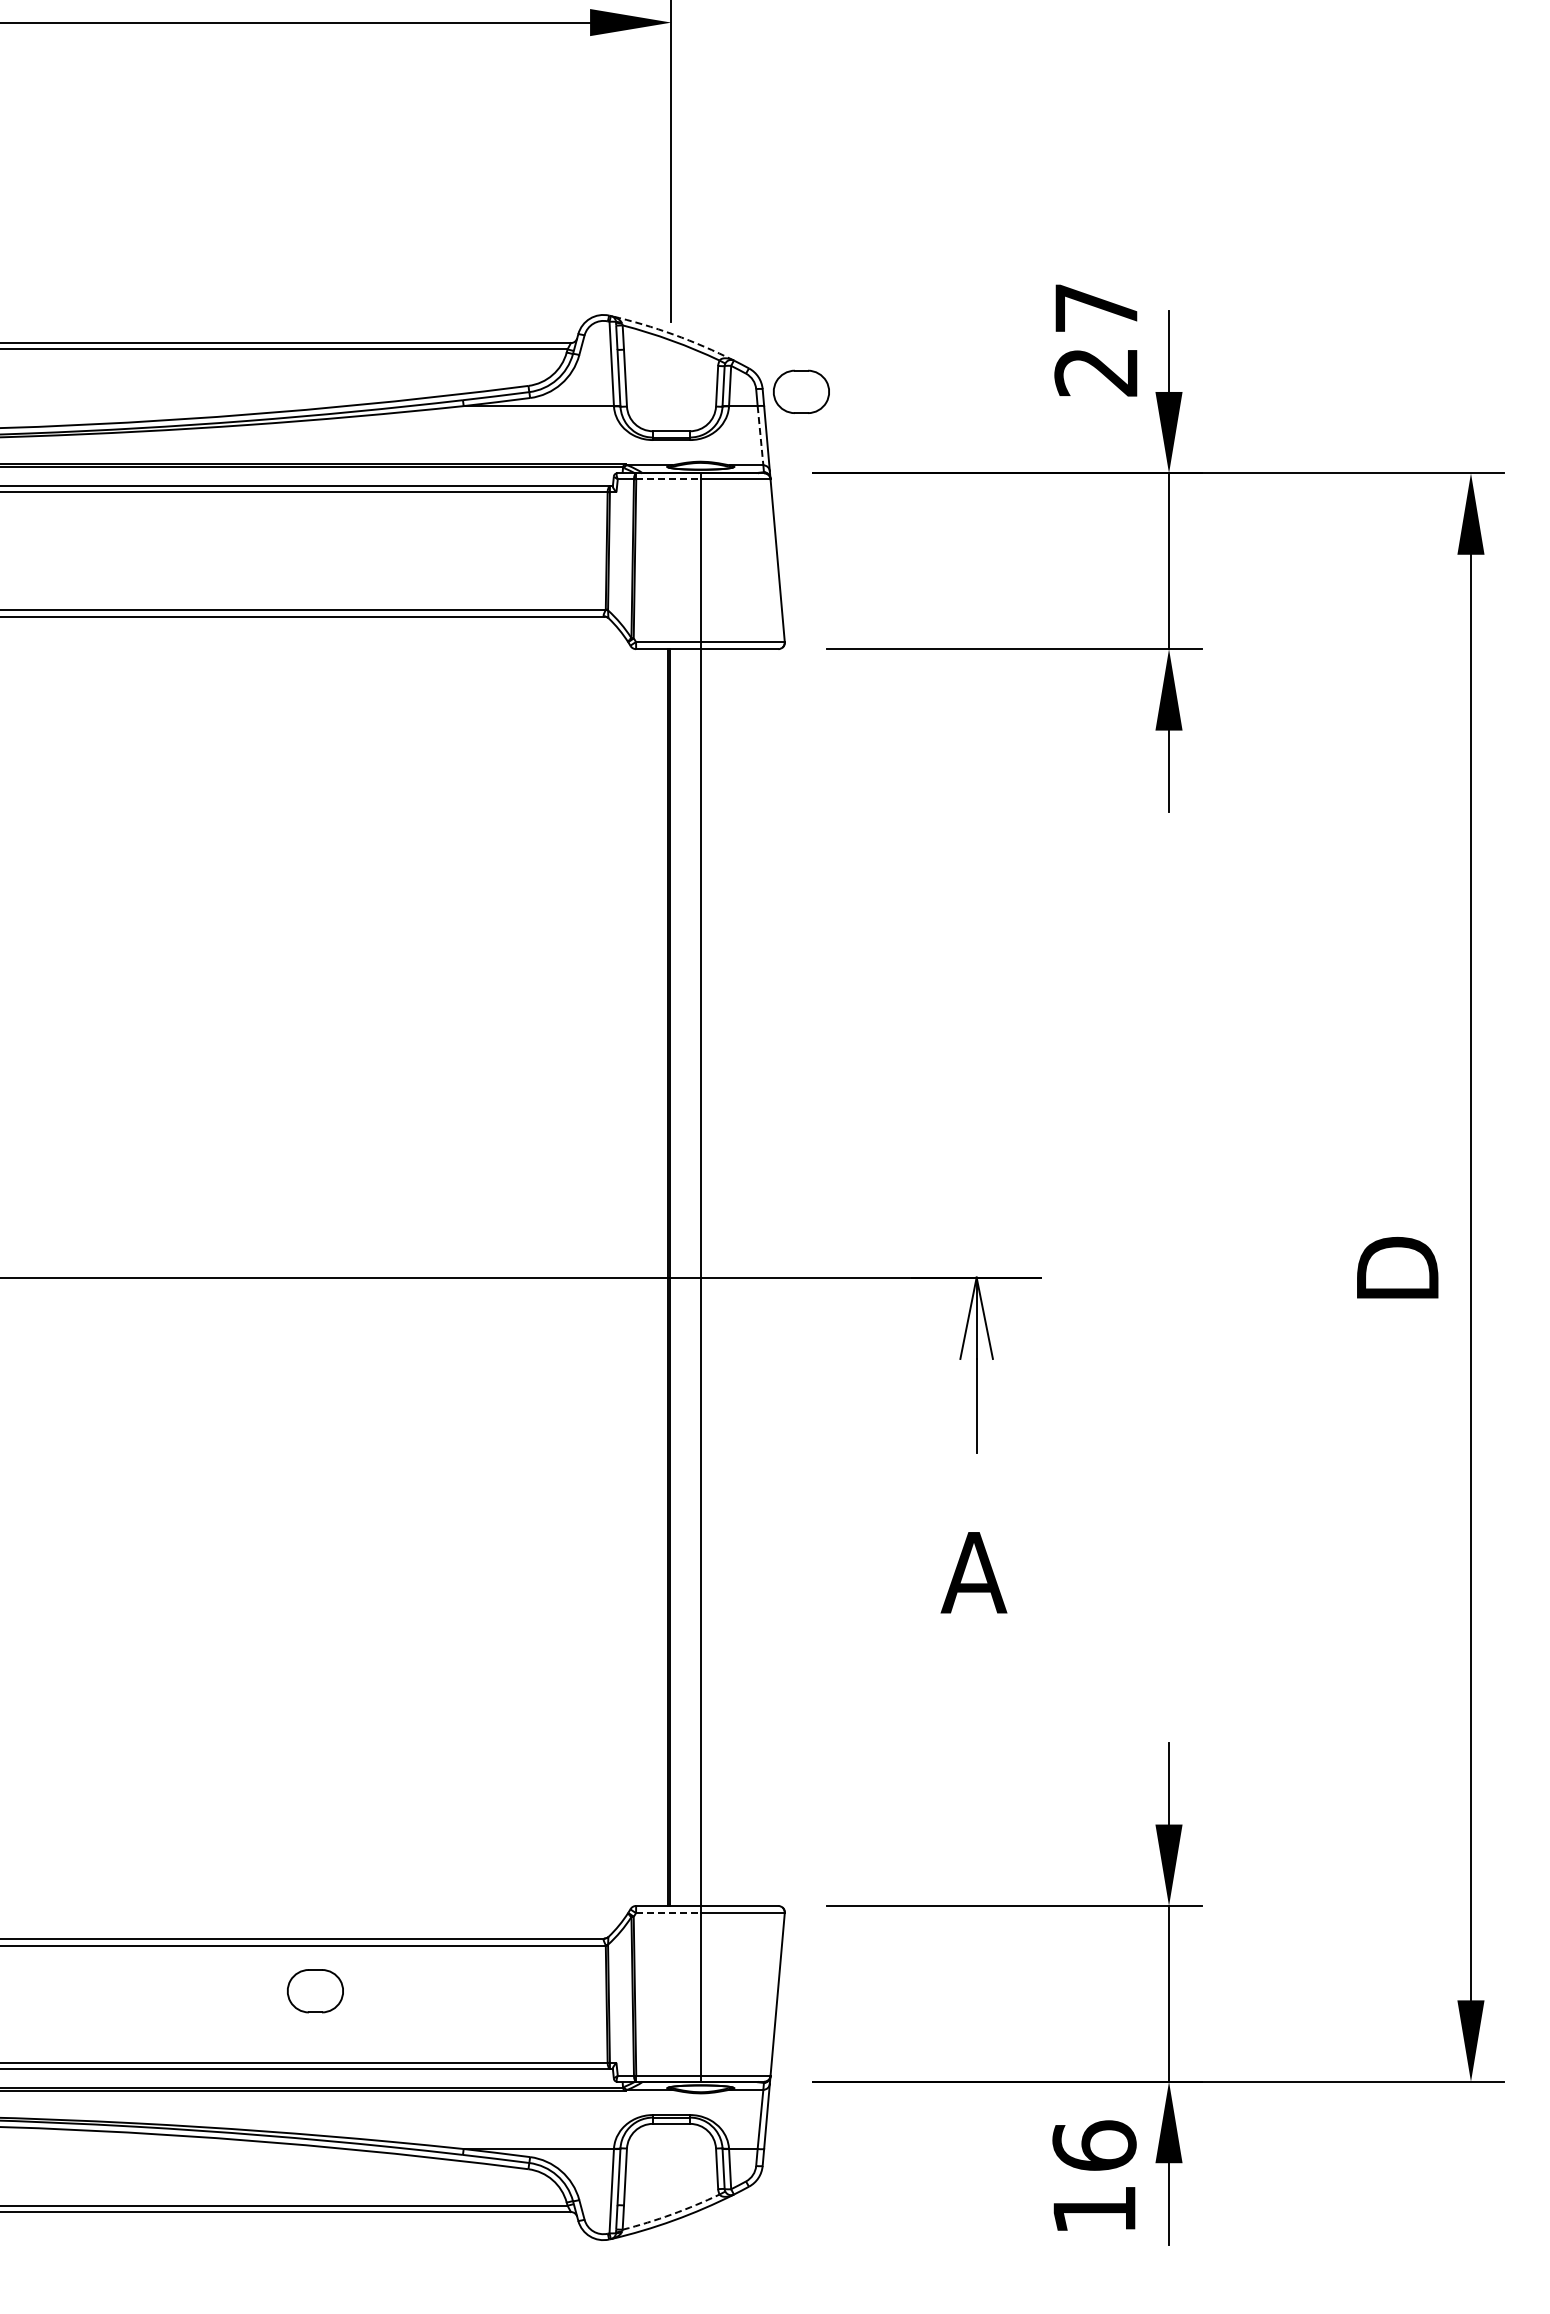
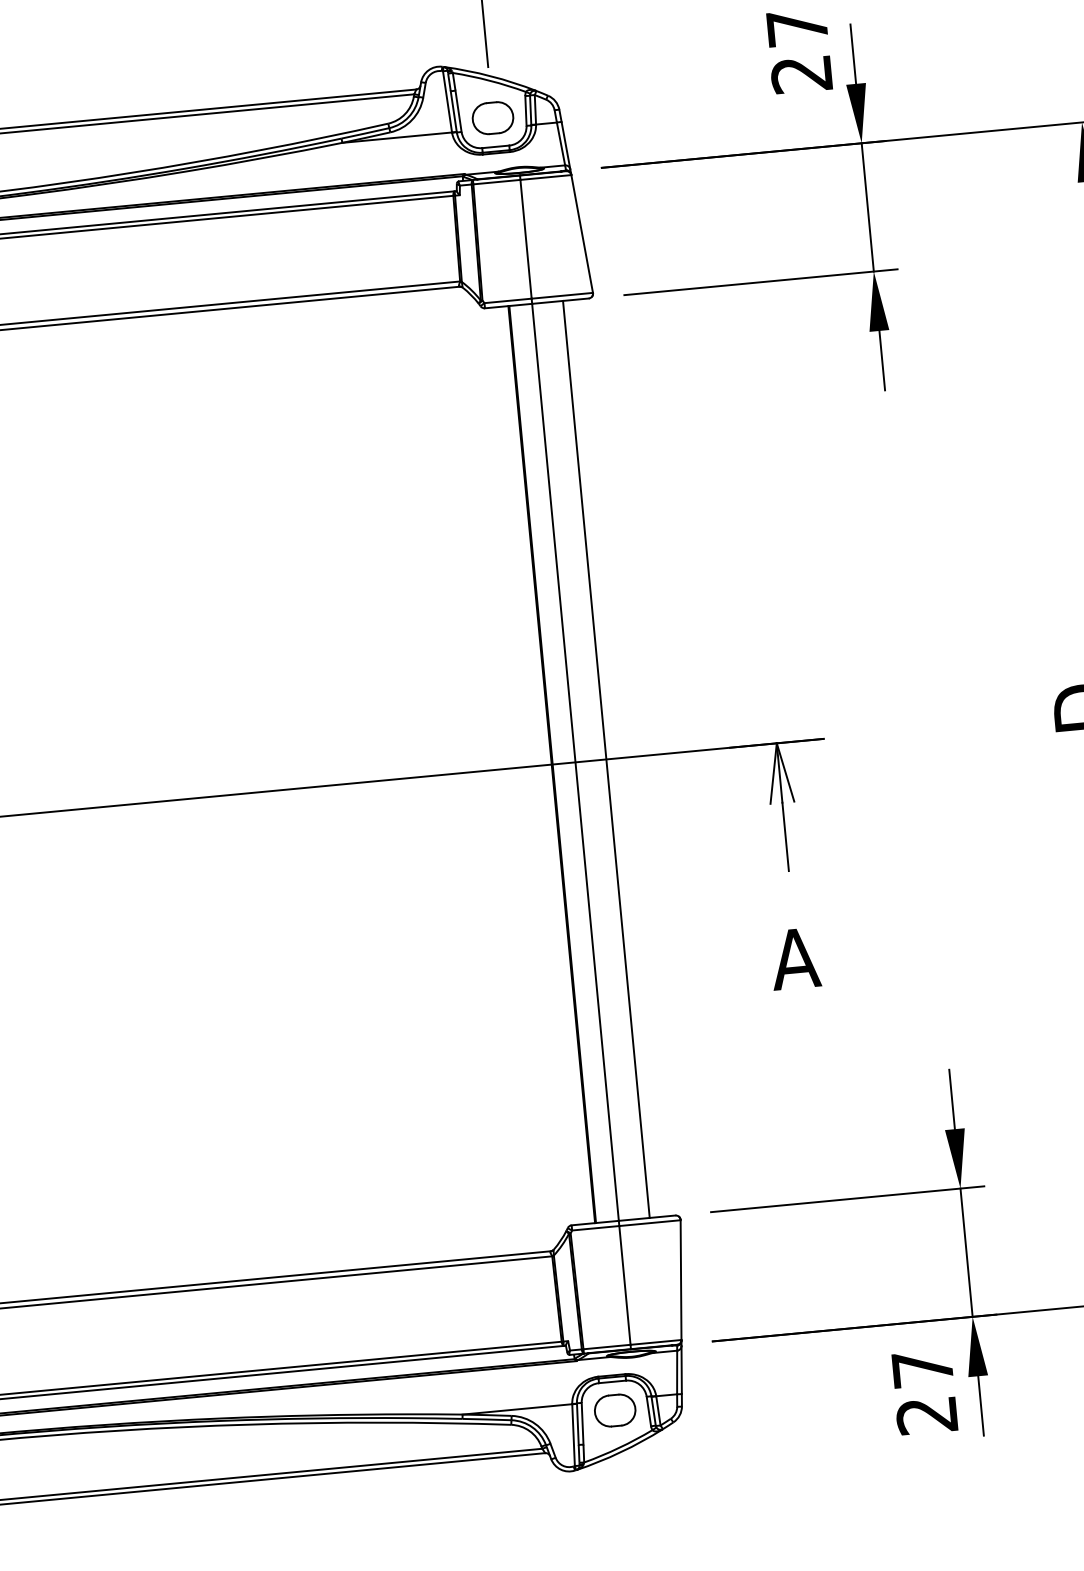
arc: (673, 334) -> (490, 76), dashed -> solid
part: (801, 391) -> (493, 117), moved
line: (760, 435) -> (561, 143), dashed -> solid
line: (669, 479) -> (497, 182), dashed -> solid
line: (743, 1277) -> (606, 759), added
line: (668, 1913) -> (595, 1228), dashed -> solid
part: (315, 1991) -> (615, 1410), moved
text: (1094, 2177) -> (924, 1391), 16 -> 27
arc: (671, 2214) -> (618, 1448), dashed -> solid

